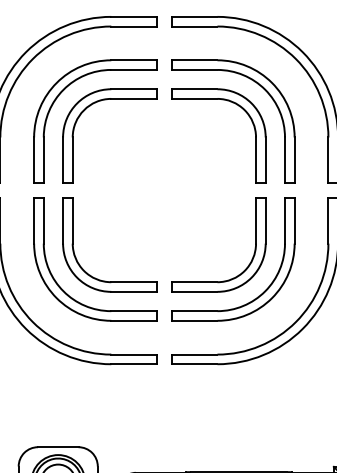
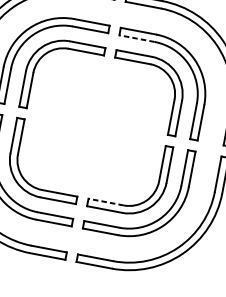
line: (194, 69) -> (137, 38), solid -> dashed
line: (194, 282) -> (106, 202), solid -> dashed

